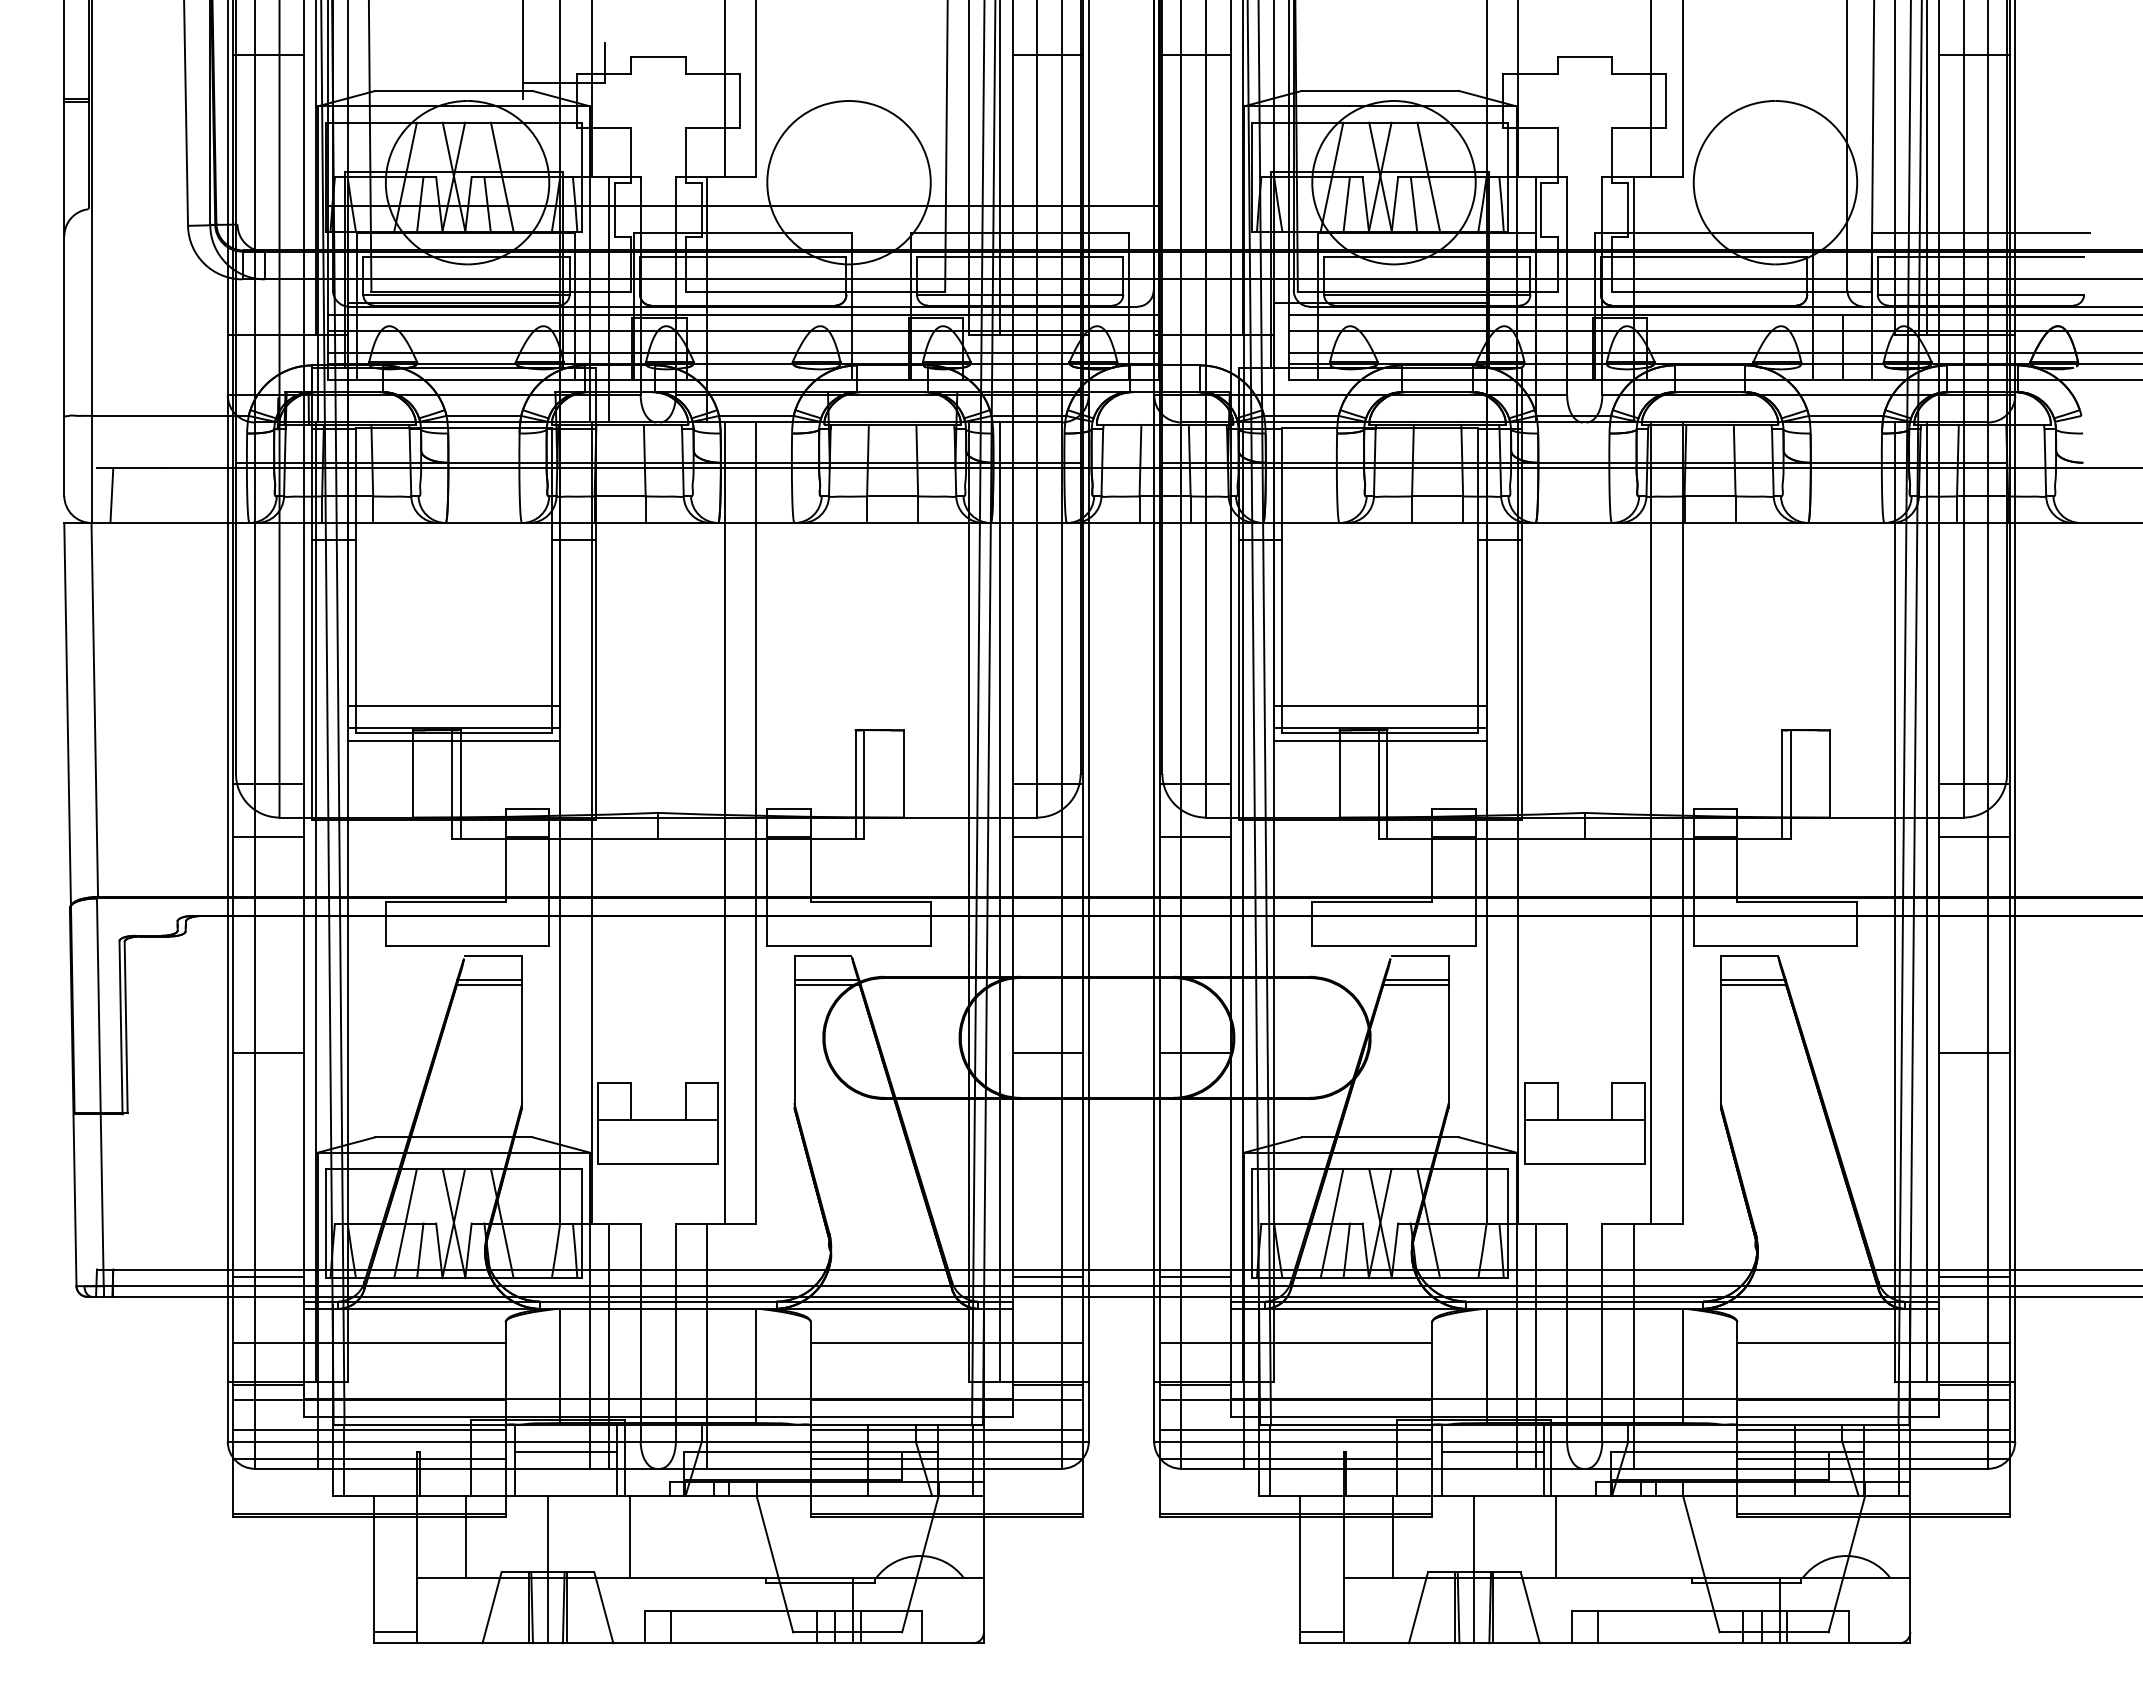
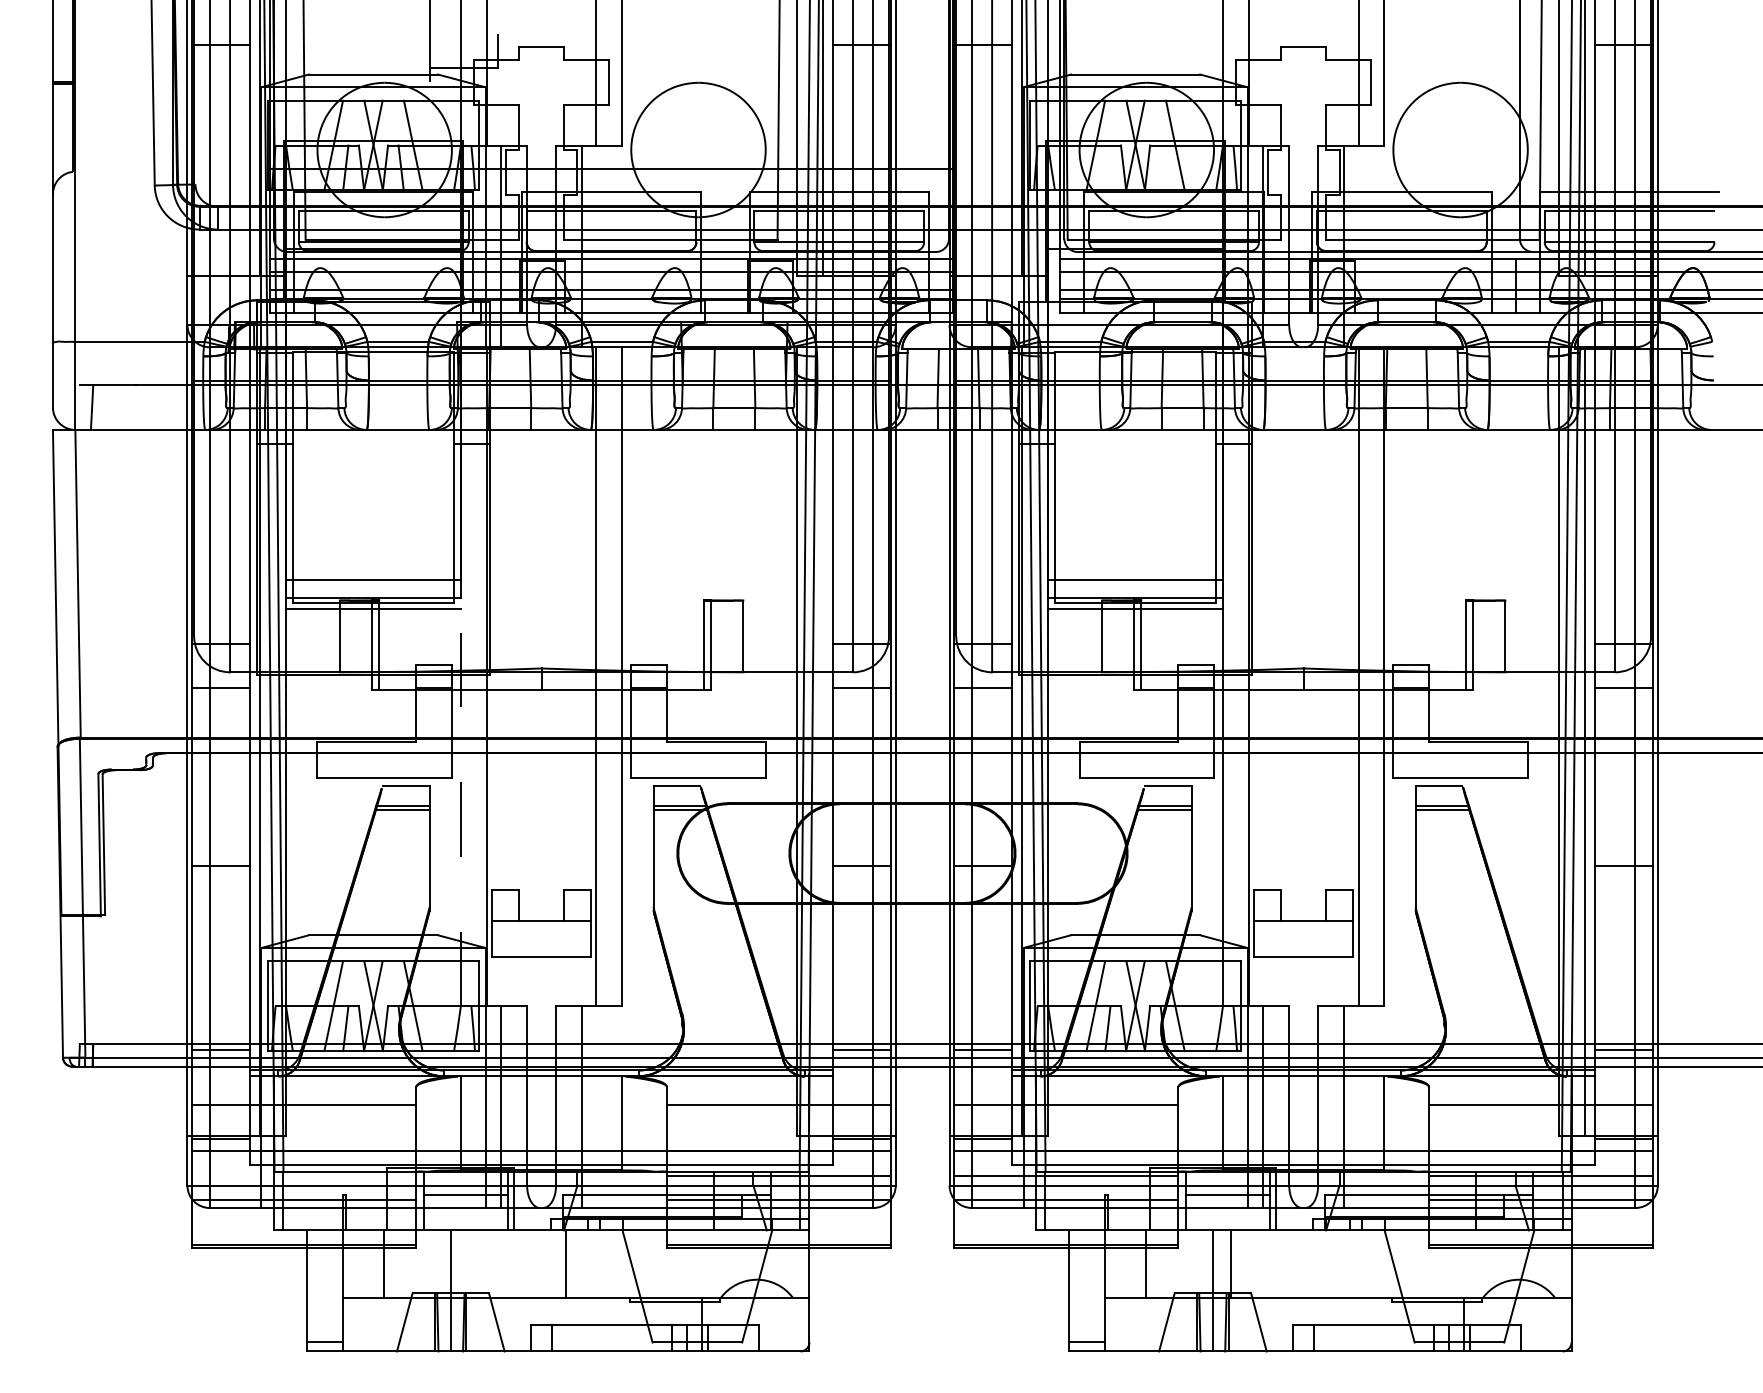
line: (1346, 204) -> (1107, 167), removed
line: (1413, 204) -> (1162, 167), removed
line: (1000, 901) -> (823, 741), removed
line: (560, 964) -> (461, 793), solid -> dashed
line: (369, 1430) -> (304, 1176), removed
line: (629, 1536) -> (565, 1263), moved
line: (1556, 1536) -> (1231, 1263), moved

